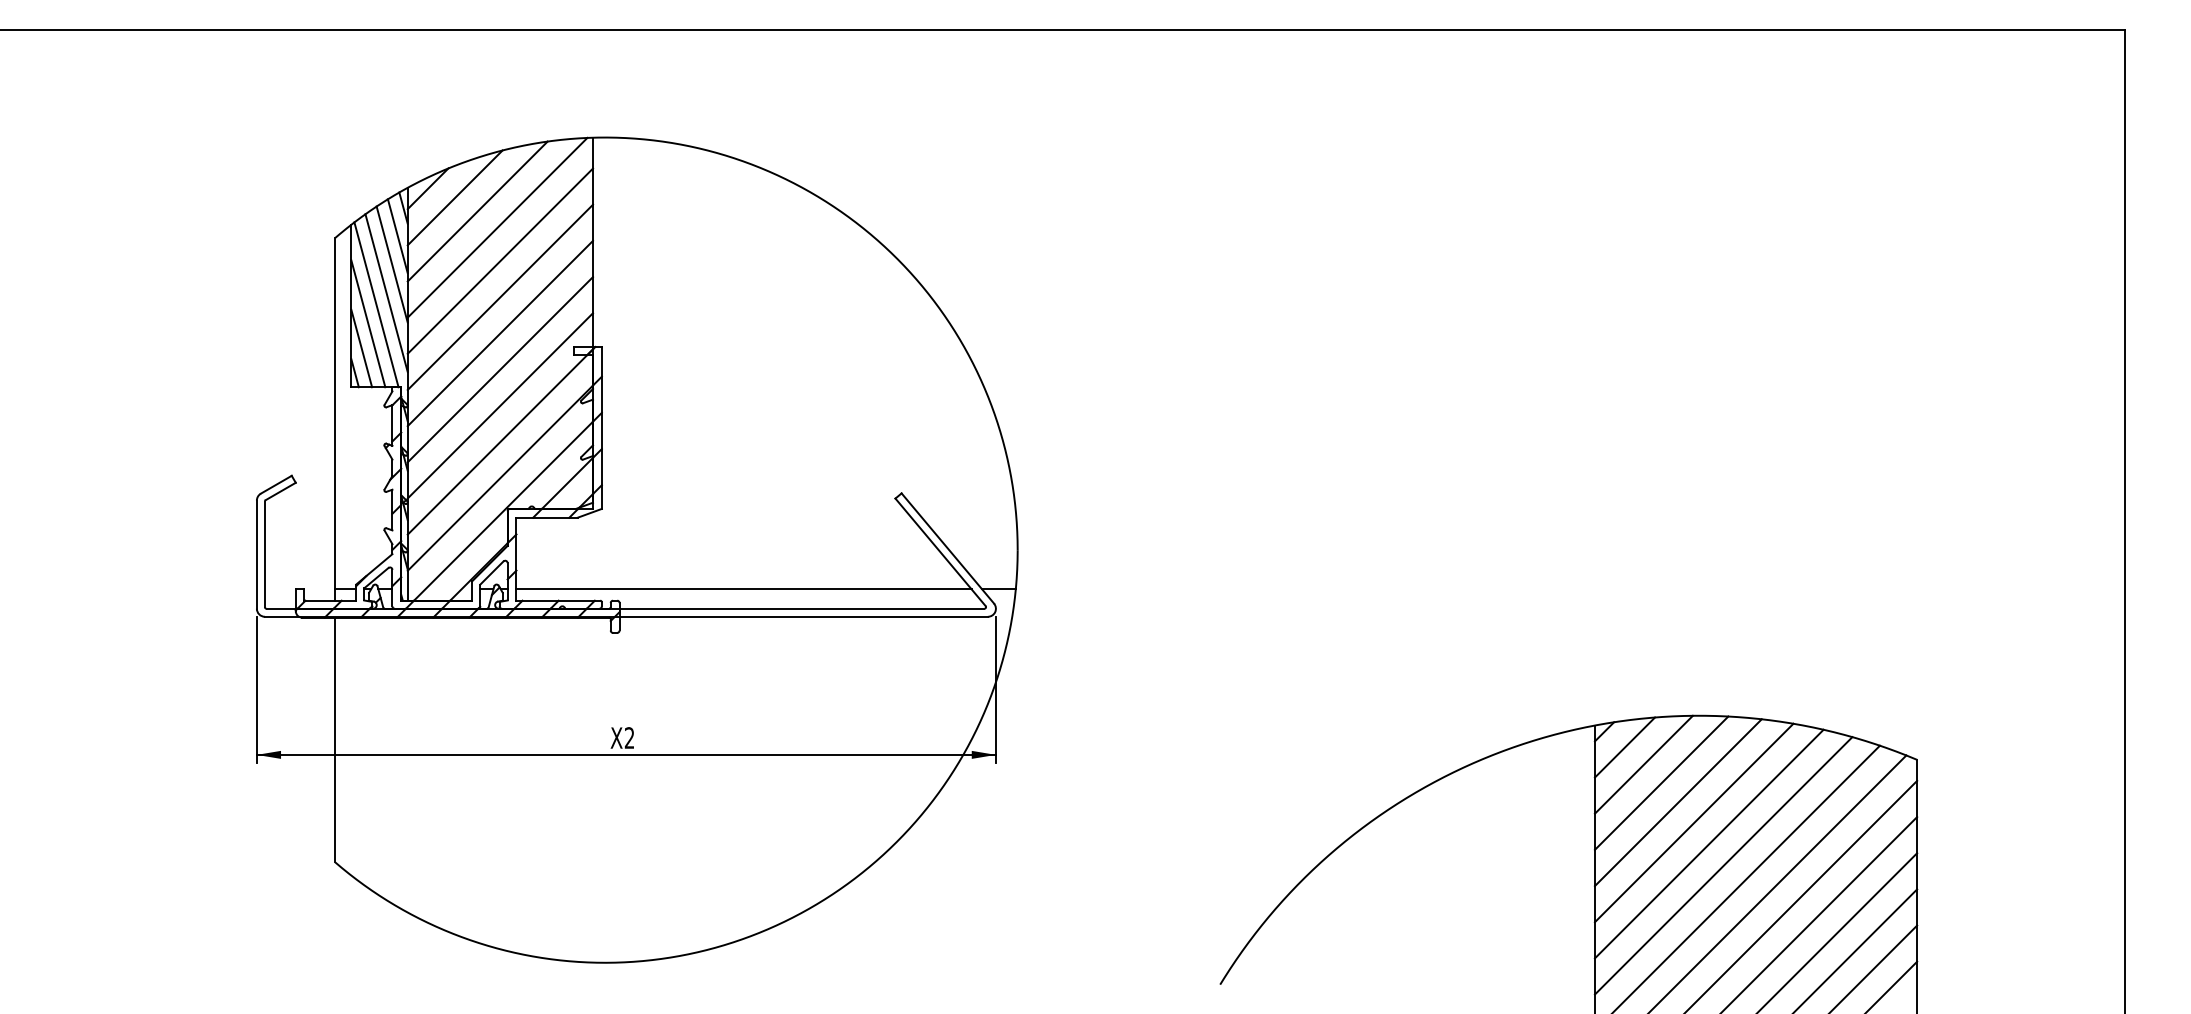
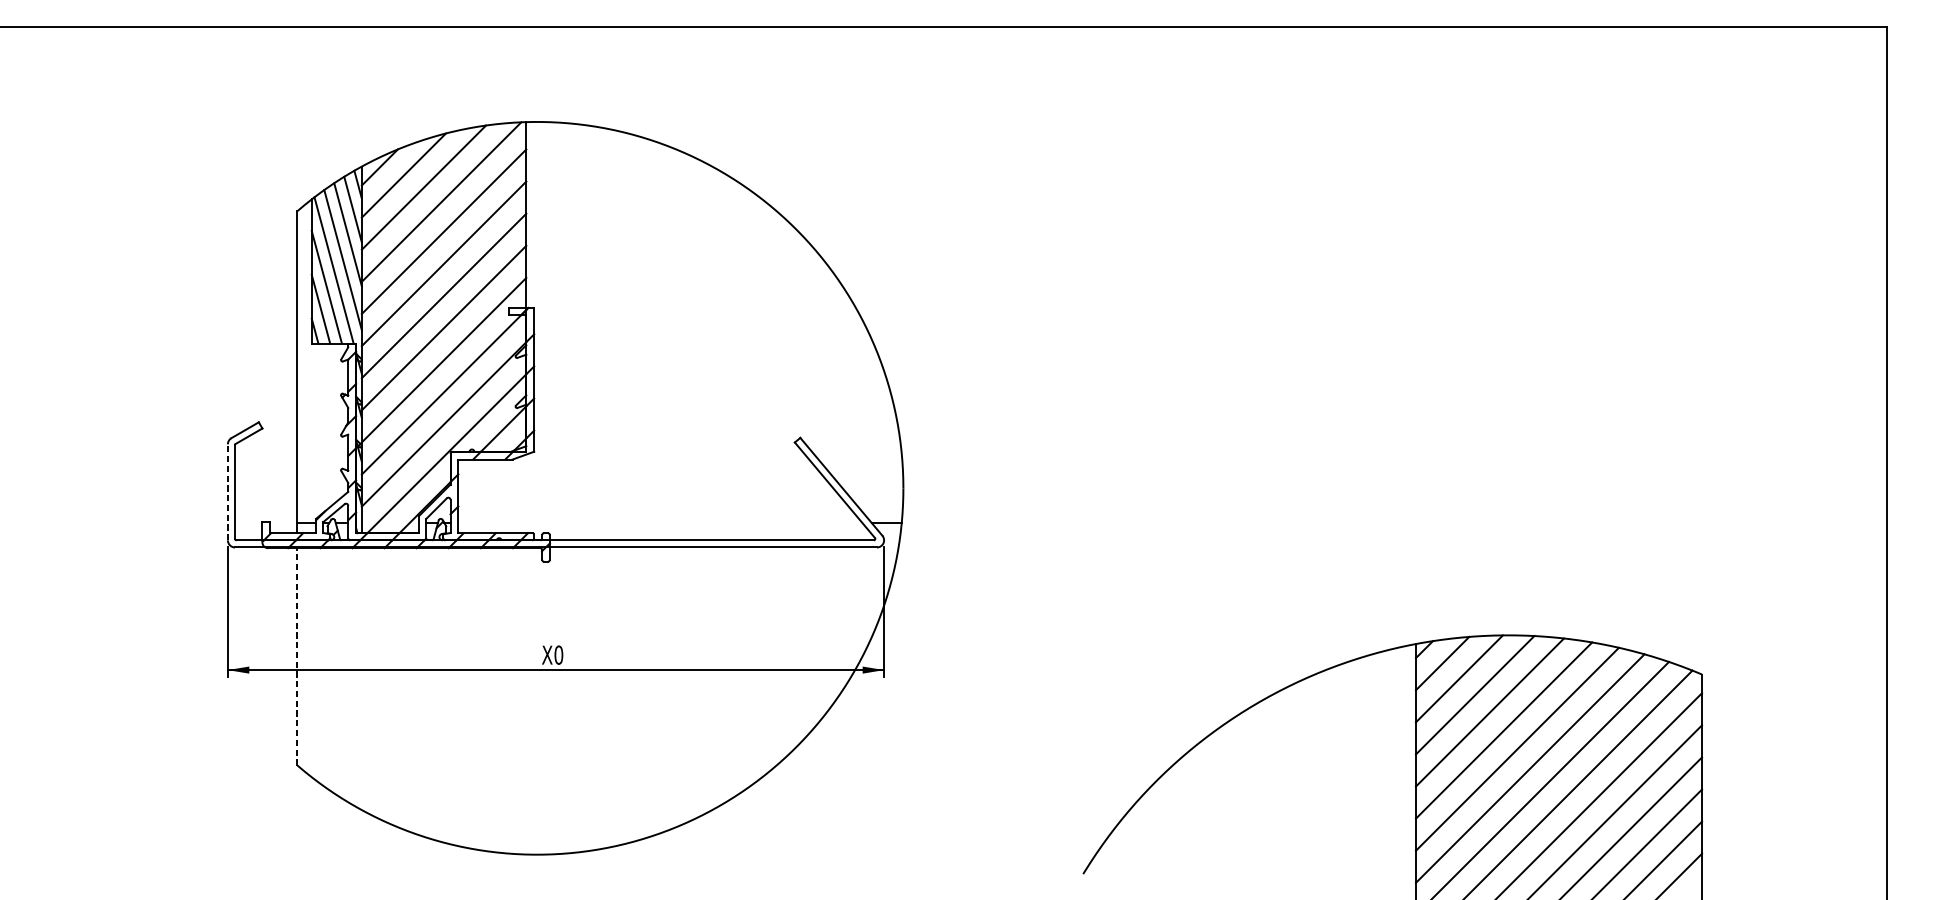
line: (256, 554) -> (227, 492), solid -> dashed
line: (743, 589) -> (659, 523), removed
text: (629, 738) -> (558, 655), X2 -> X0
line: (335, 739) -> (297, 656), solid -> dashed

